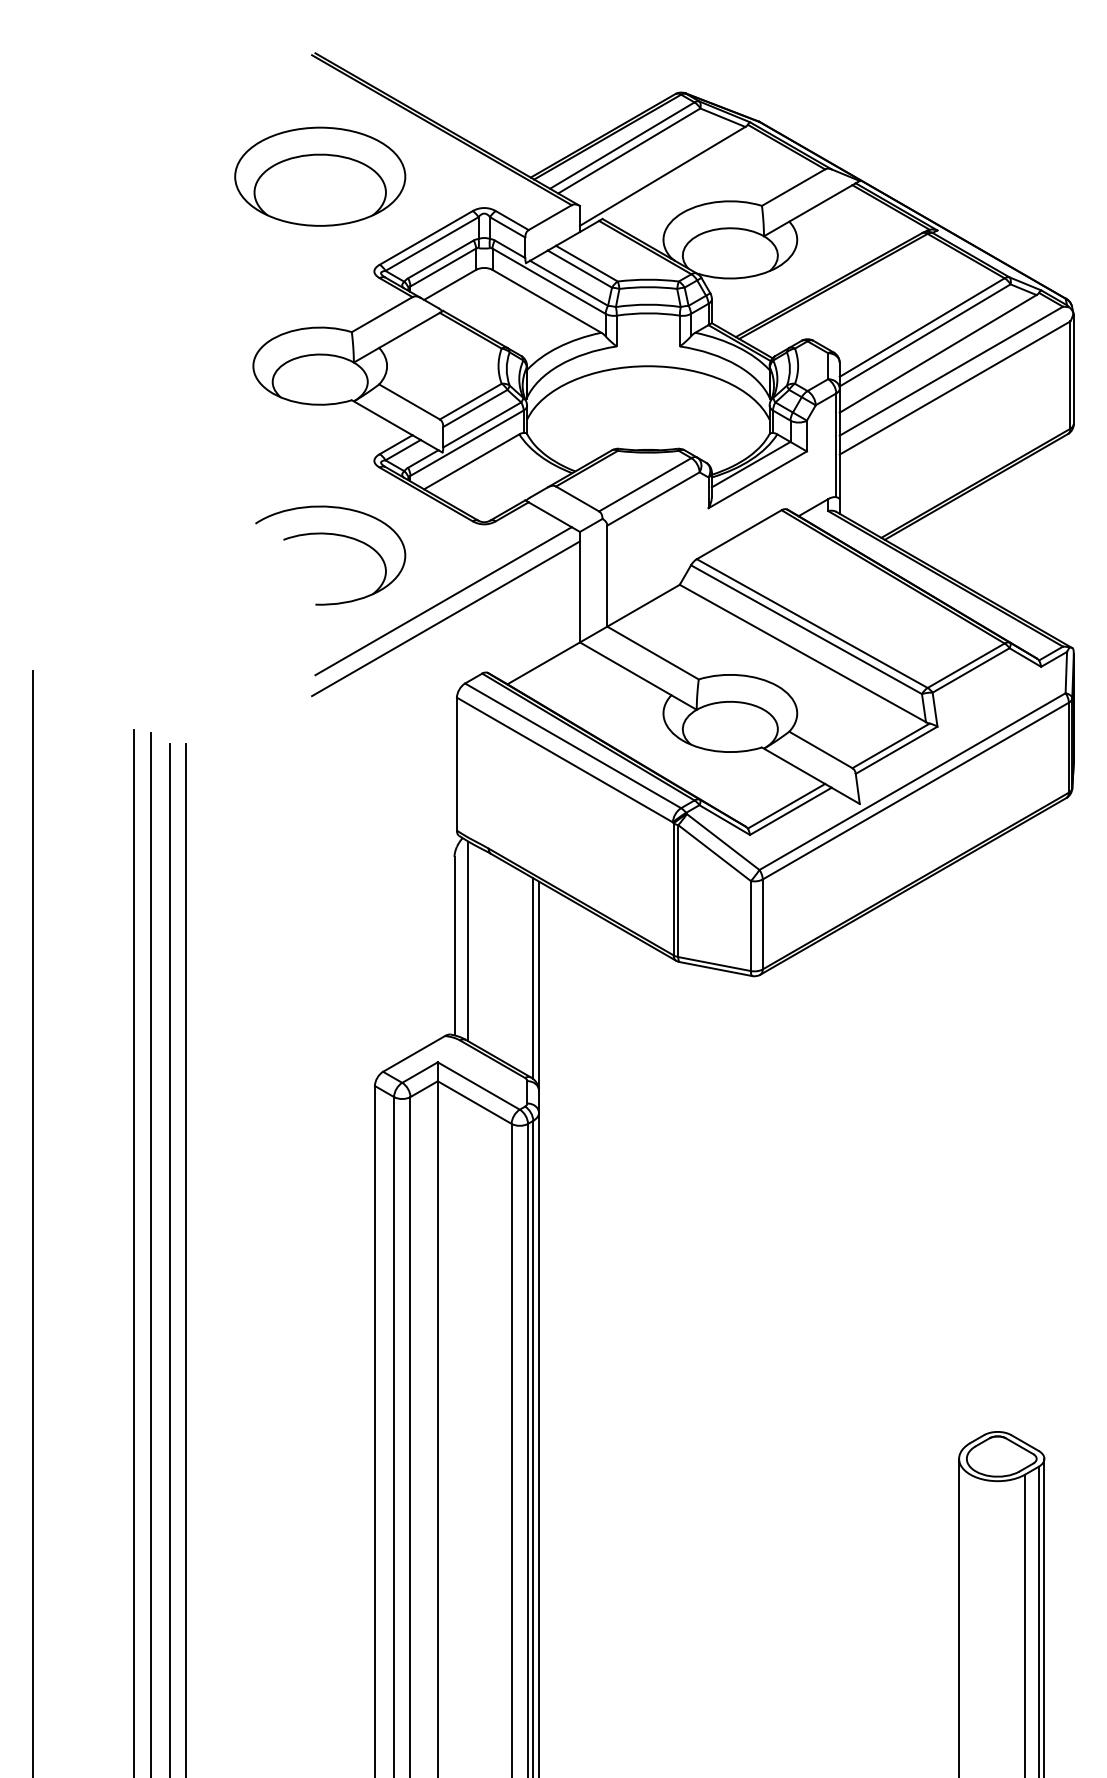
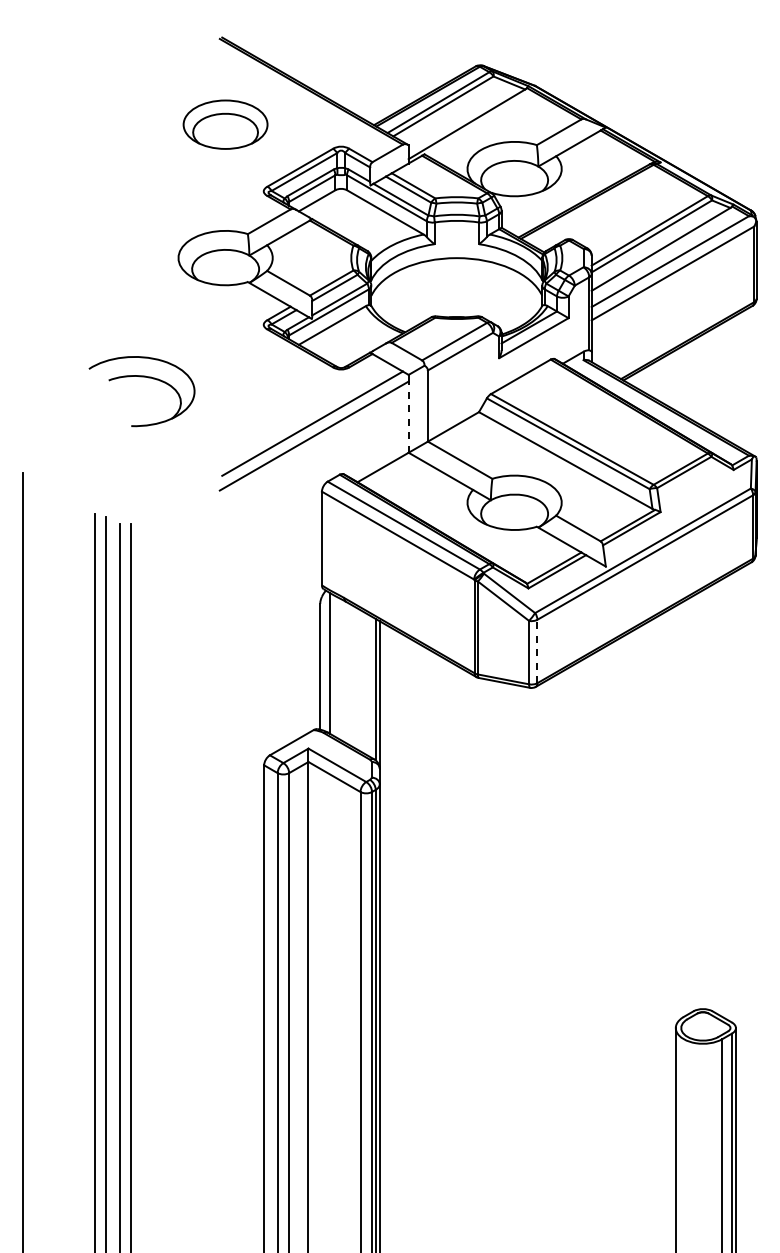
part: (320, 176) -> (225, 124), size x0.7
part: (329, 535) -> (141, 377), moved
line: (579, 592) -> (408, 417), solid -> dashed
line: (762, 924) -> (537, 651), solid -> dashed

